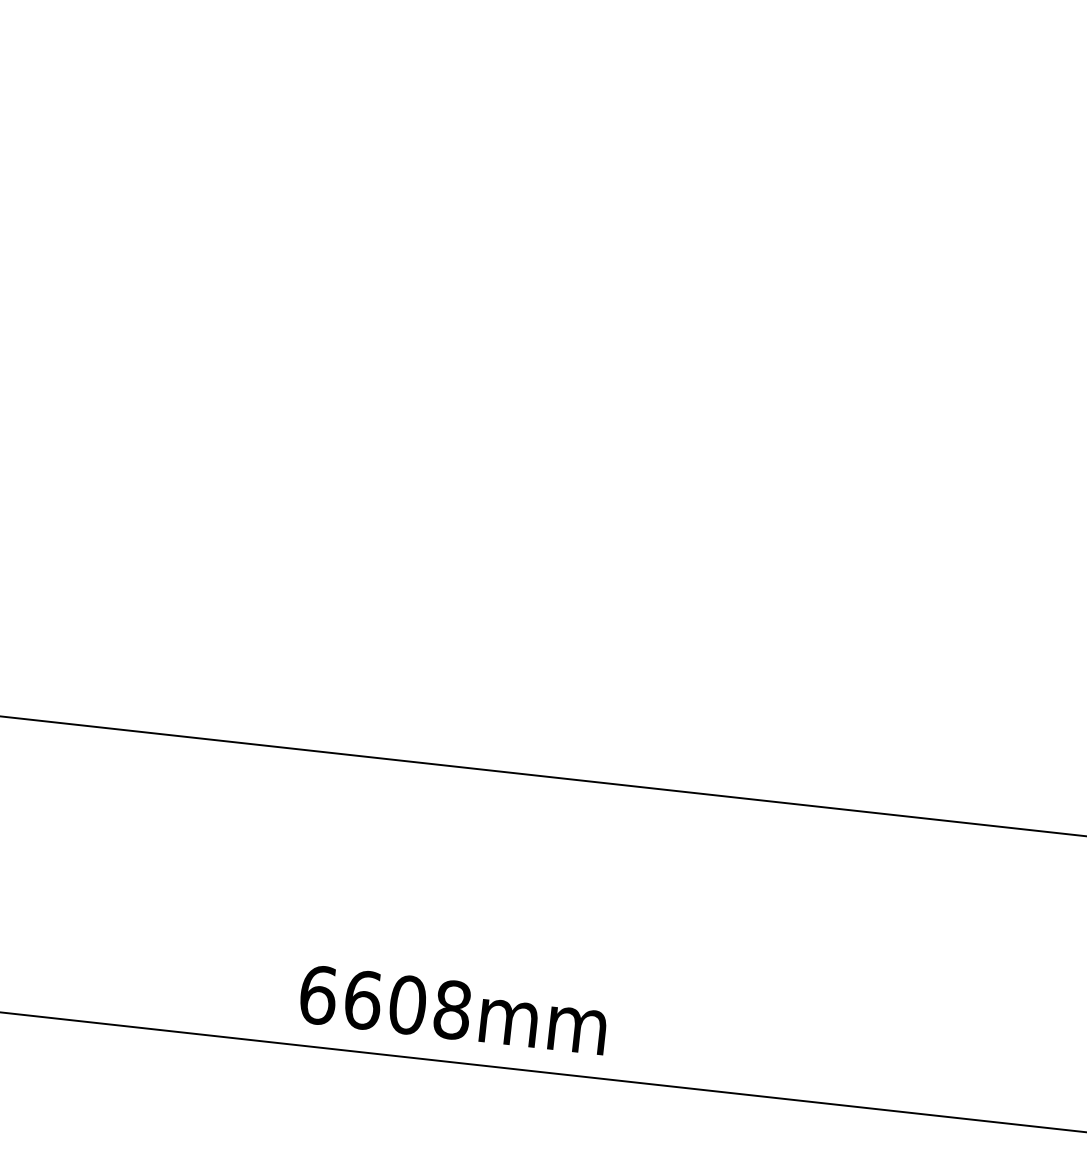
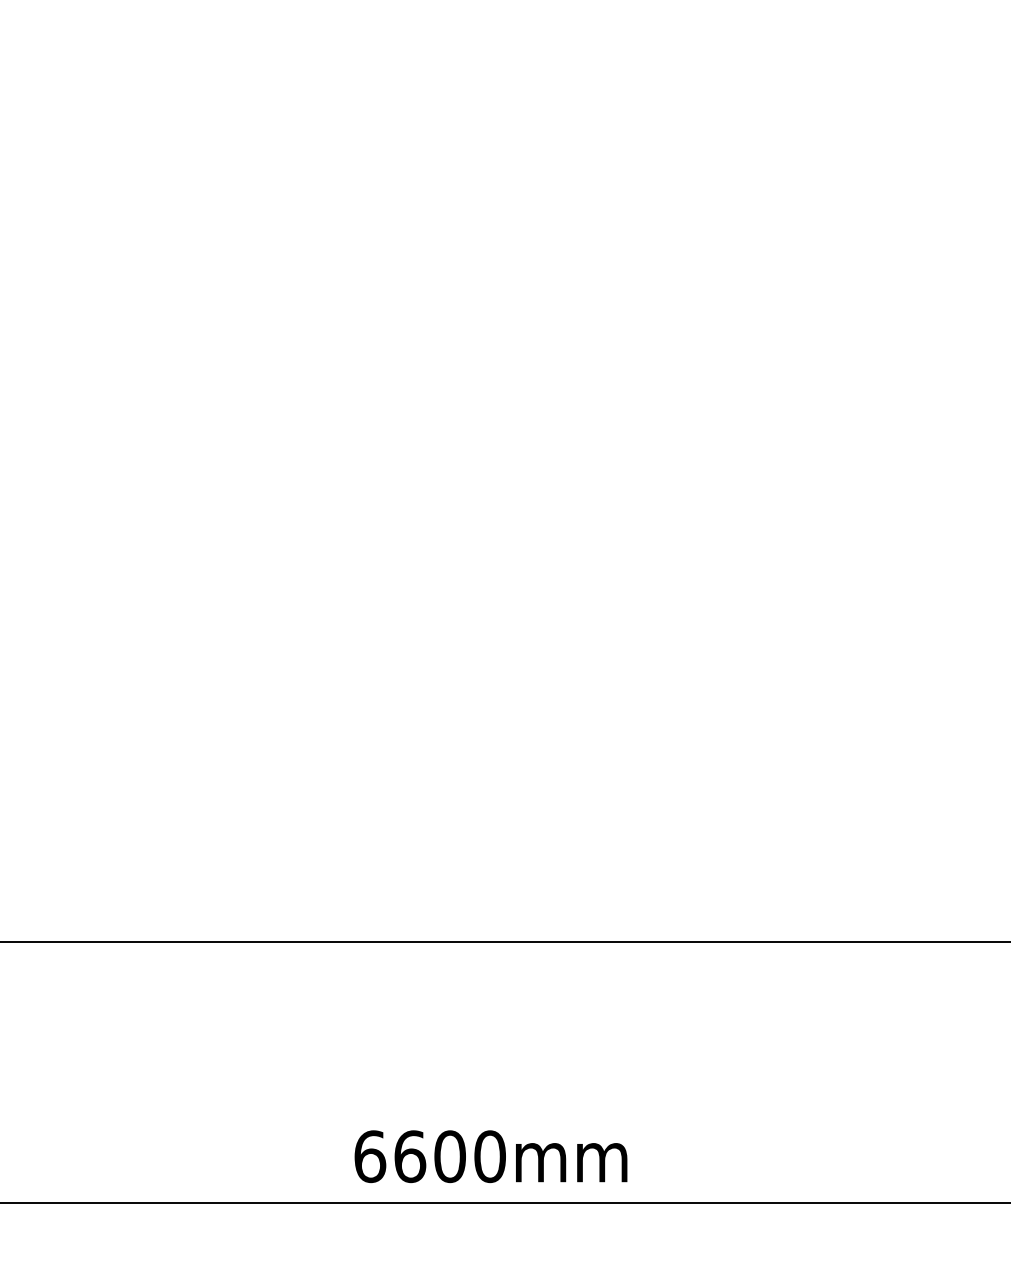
text: (451, 1009) -> (489, 1156), 6608mm -> 6600mm

